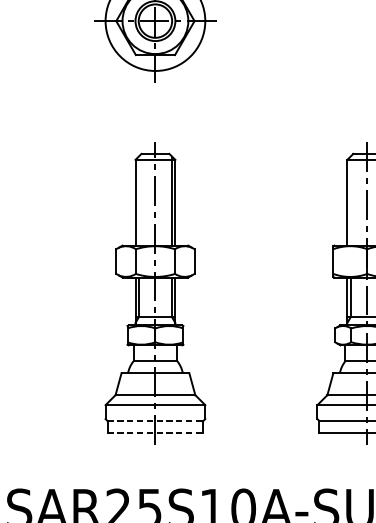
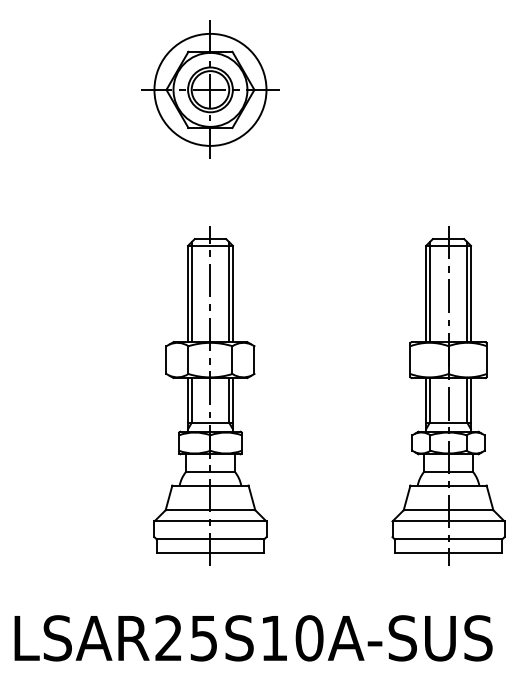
line: (138, 201) -> (191, 292), added
line: (350, 201) -> (429, 292), added
line: (155, 421) -> (210, 539), dashed -> solid
line: (155, 432) -> (210, 552), dashed -> solid

